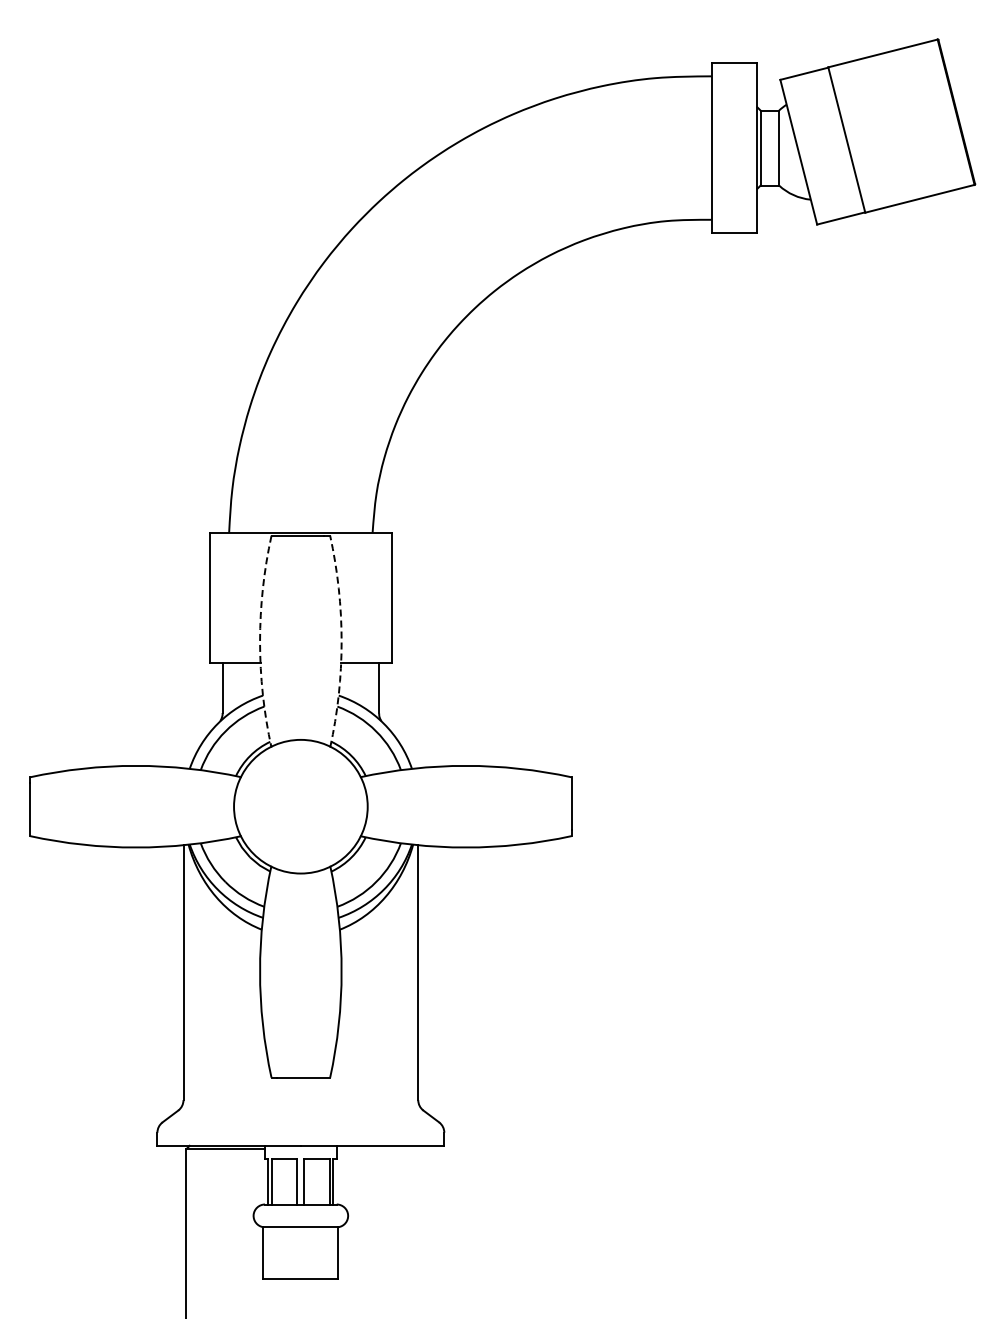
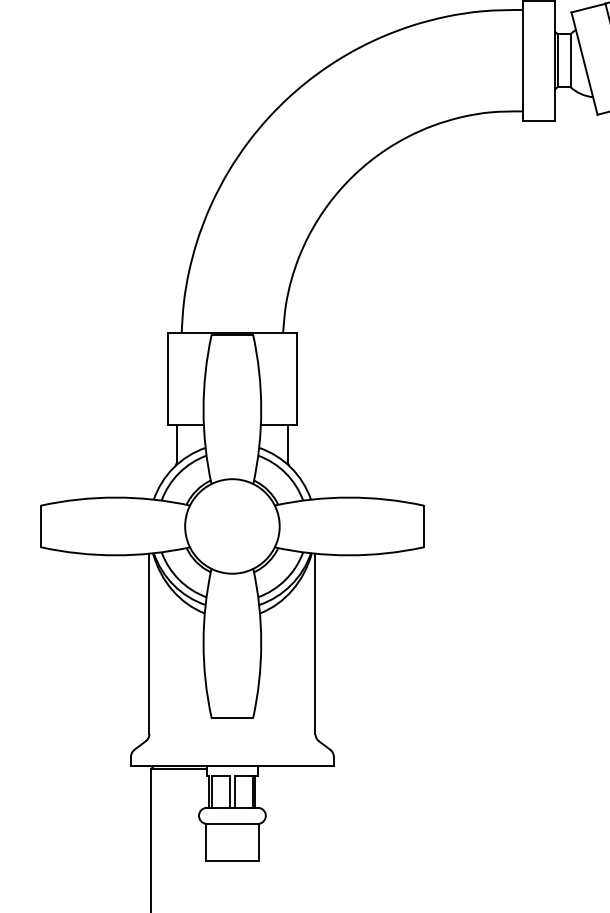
arc: (260, 641) -> (203, 409), dashed -> solid
arc: (341, 641) -> (261, 409), dashed -> solid

